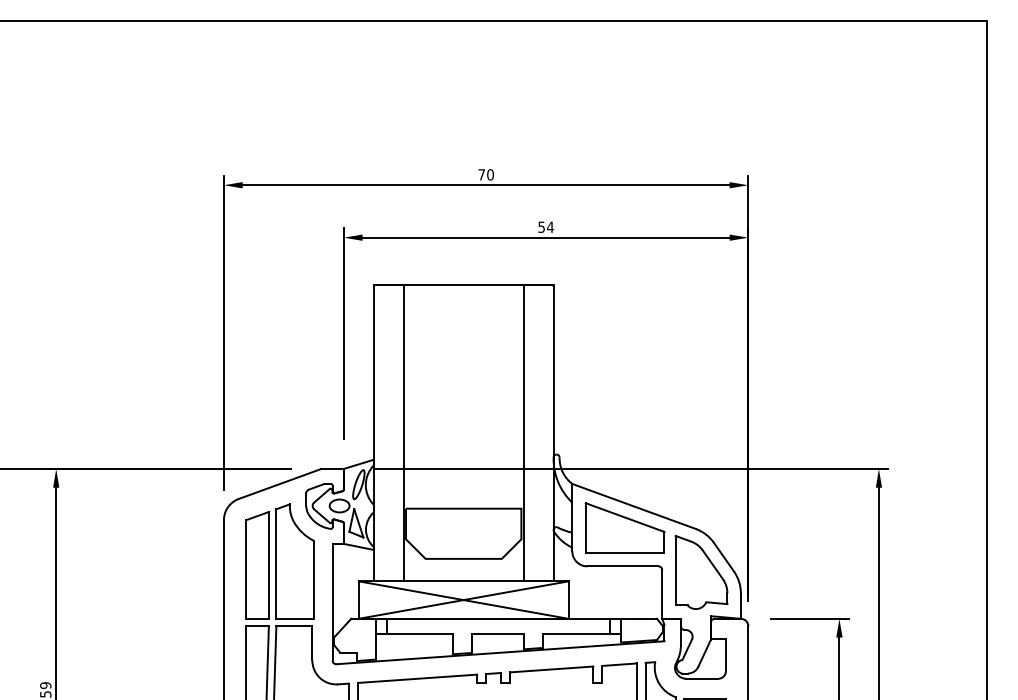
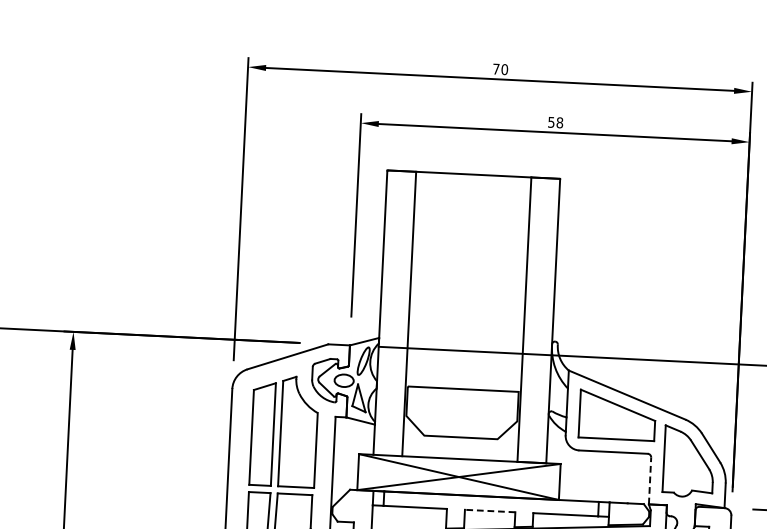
text: (550, 227) -> (559, 123), 54 -> 58
line: (662, 593) -> (650, 480), solid -> dashed
line: (497, 633) -> (489, 510), solid -> dashed

